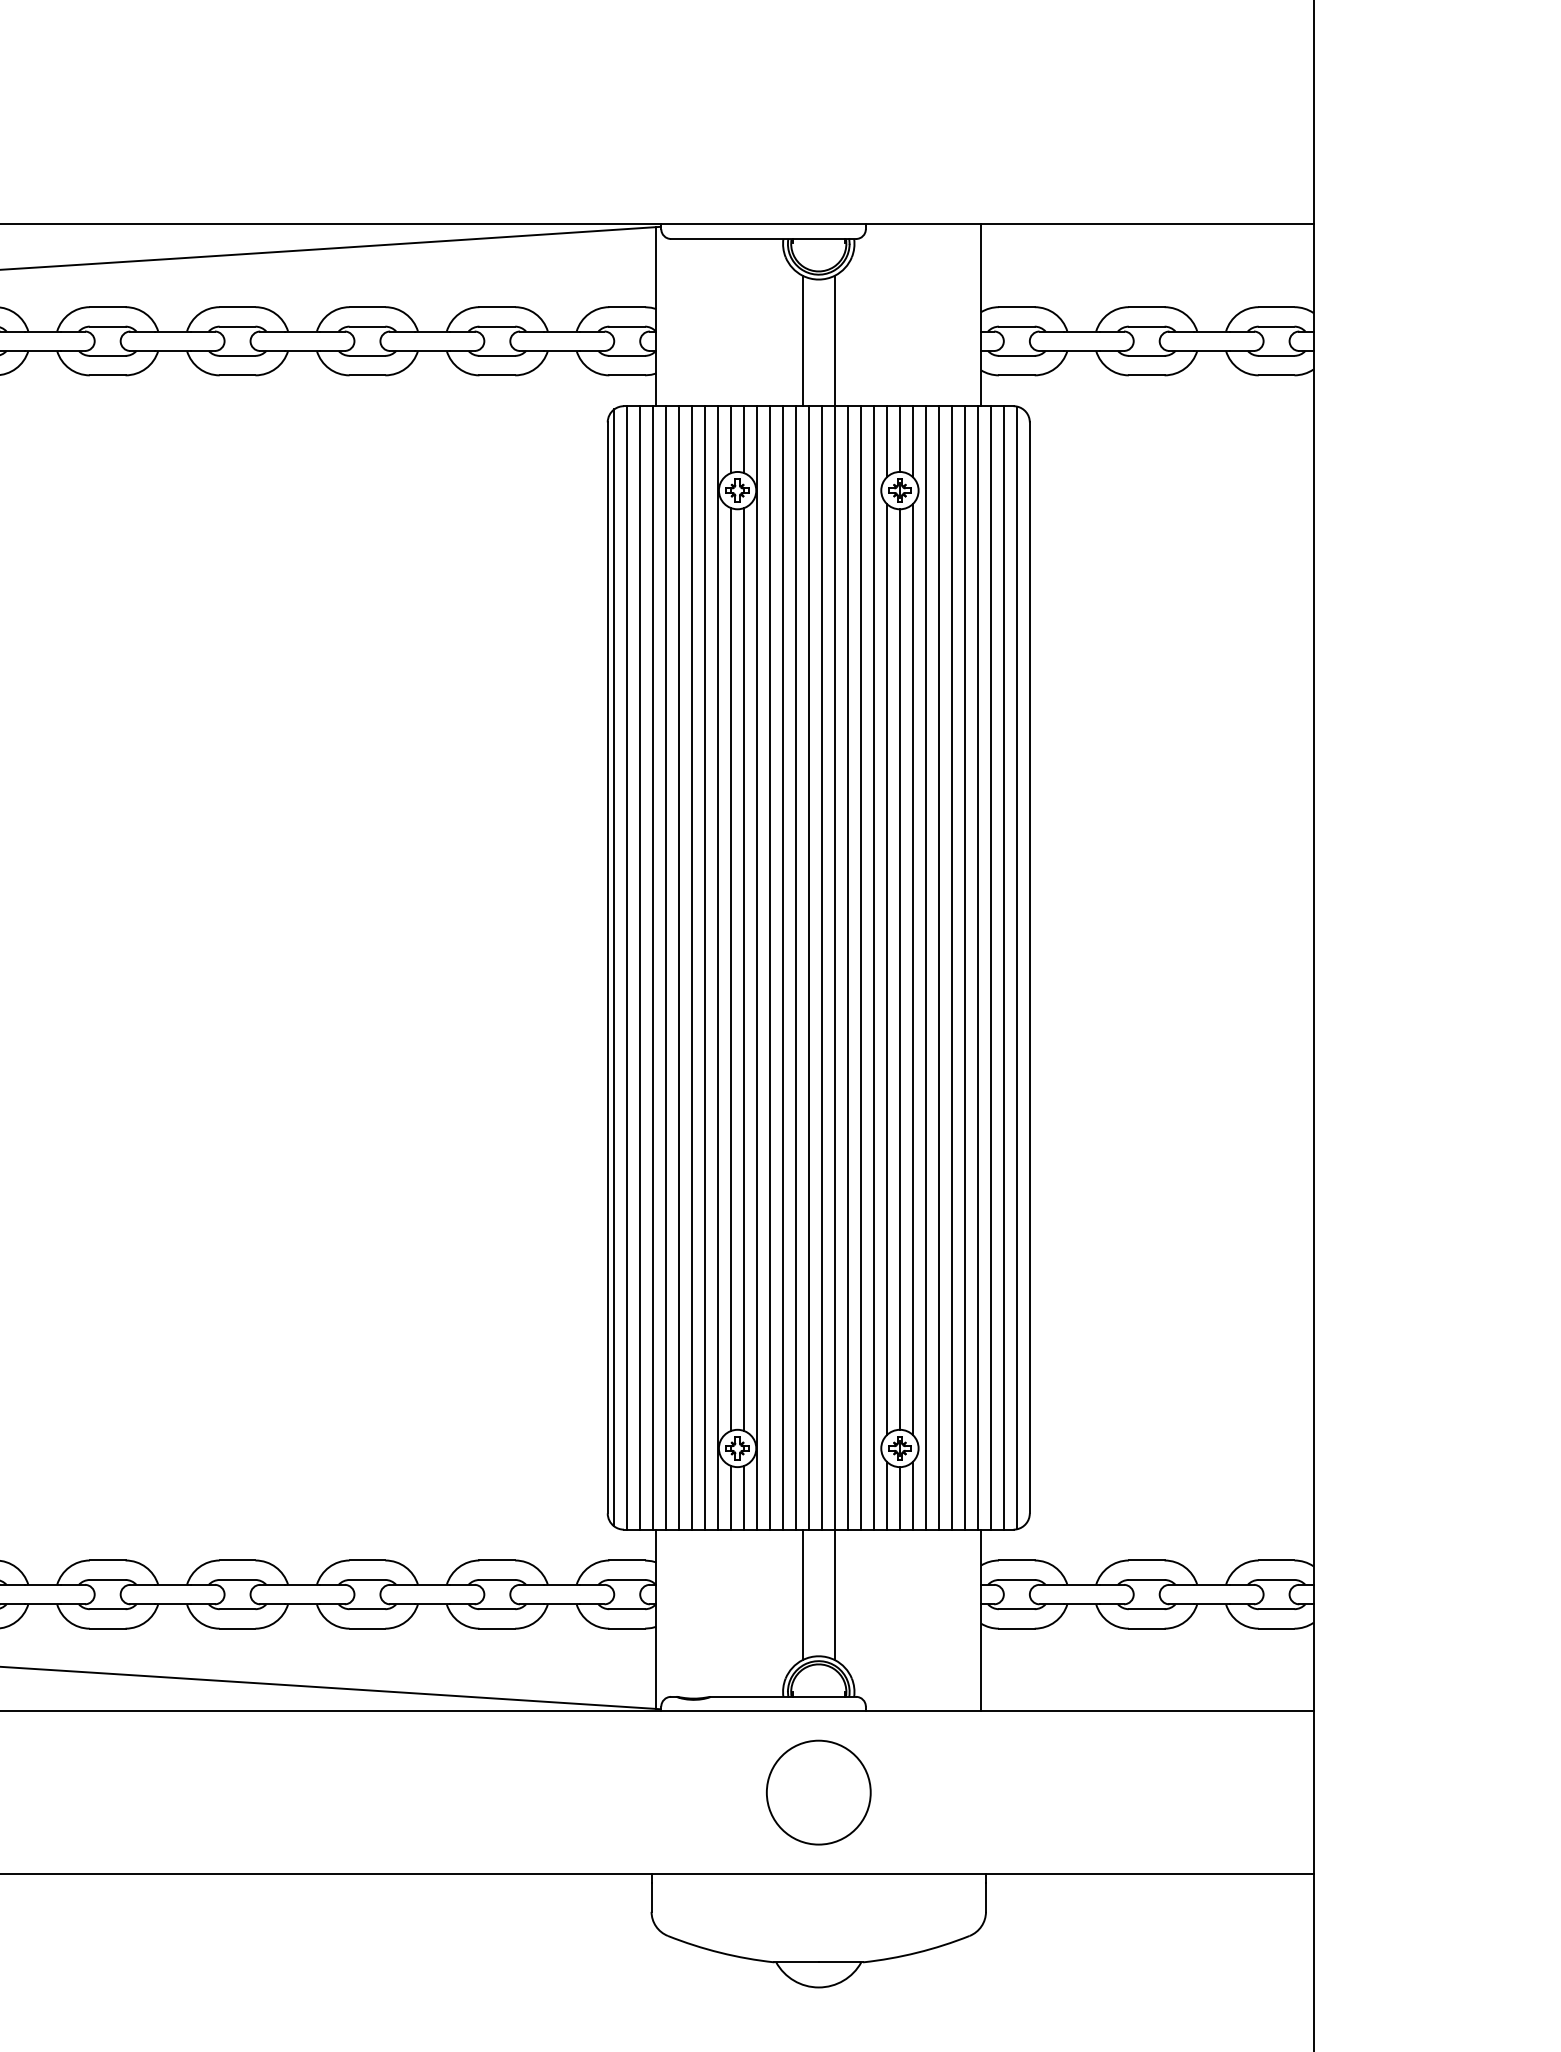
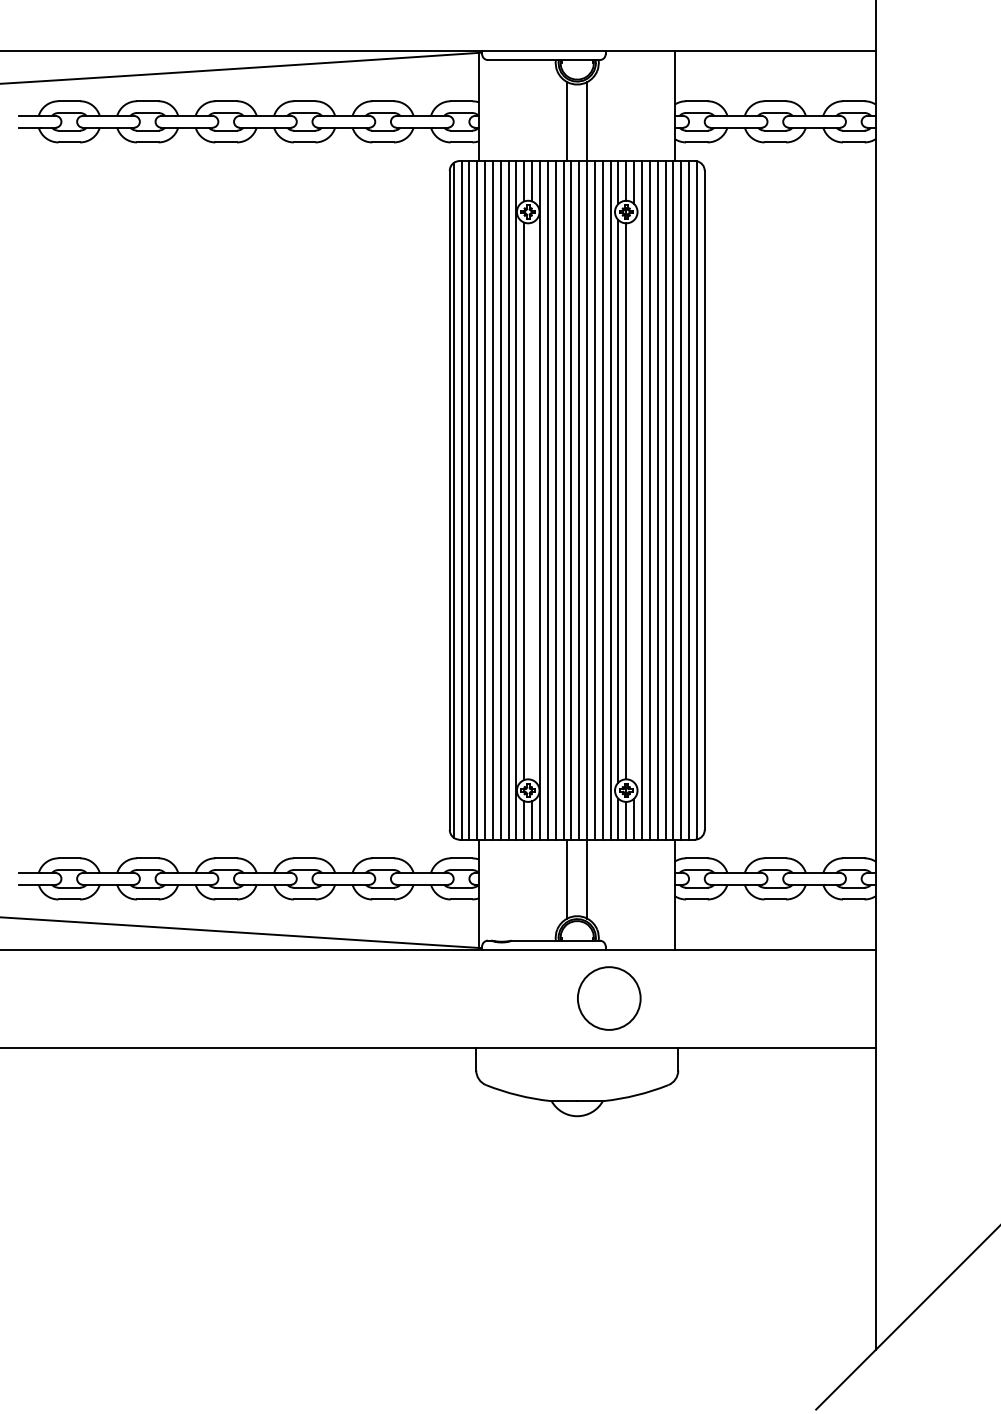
line: (744, 969) -> (532, 501), removed
line: (913, 969) -> (634, 501), removed
circle: (819, 1792) -> (609, 998), moved

